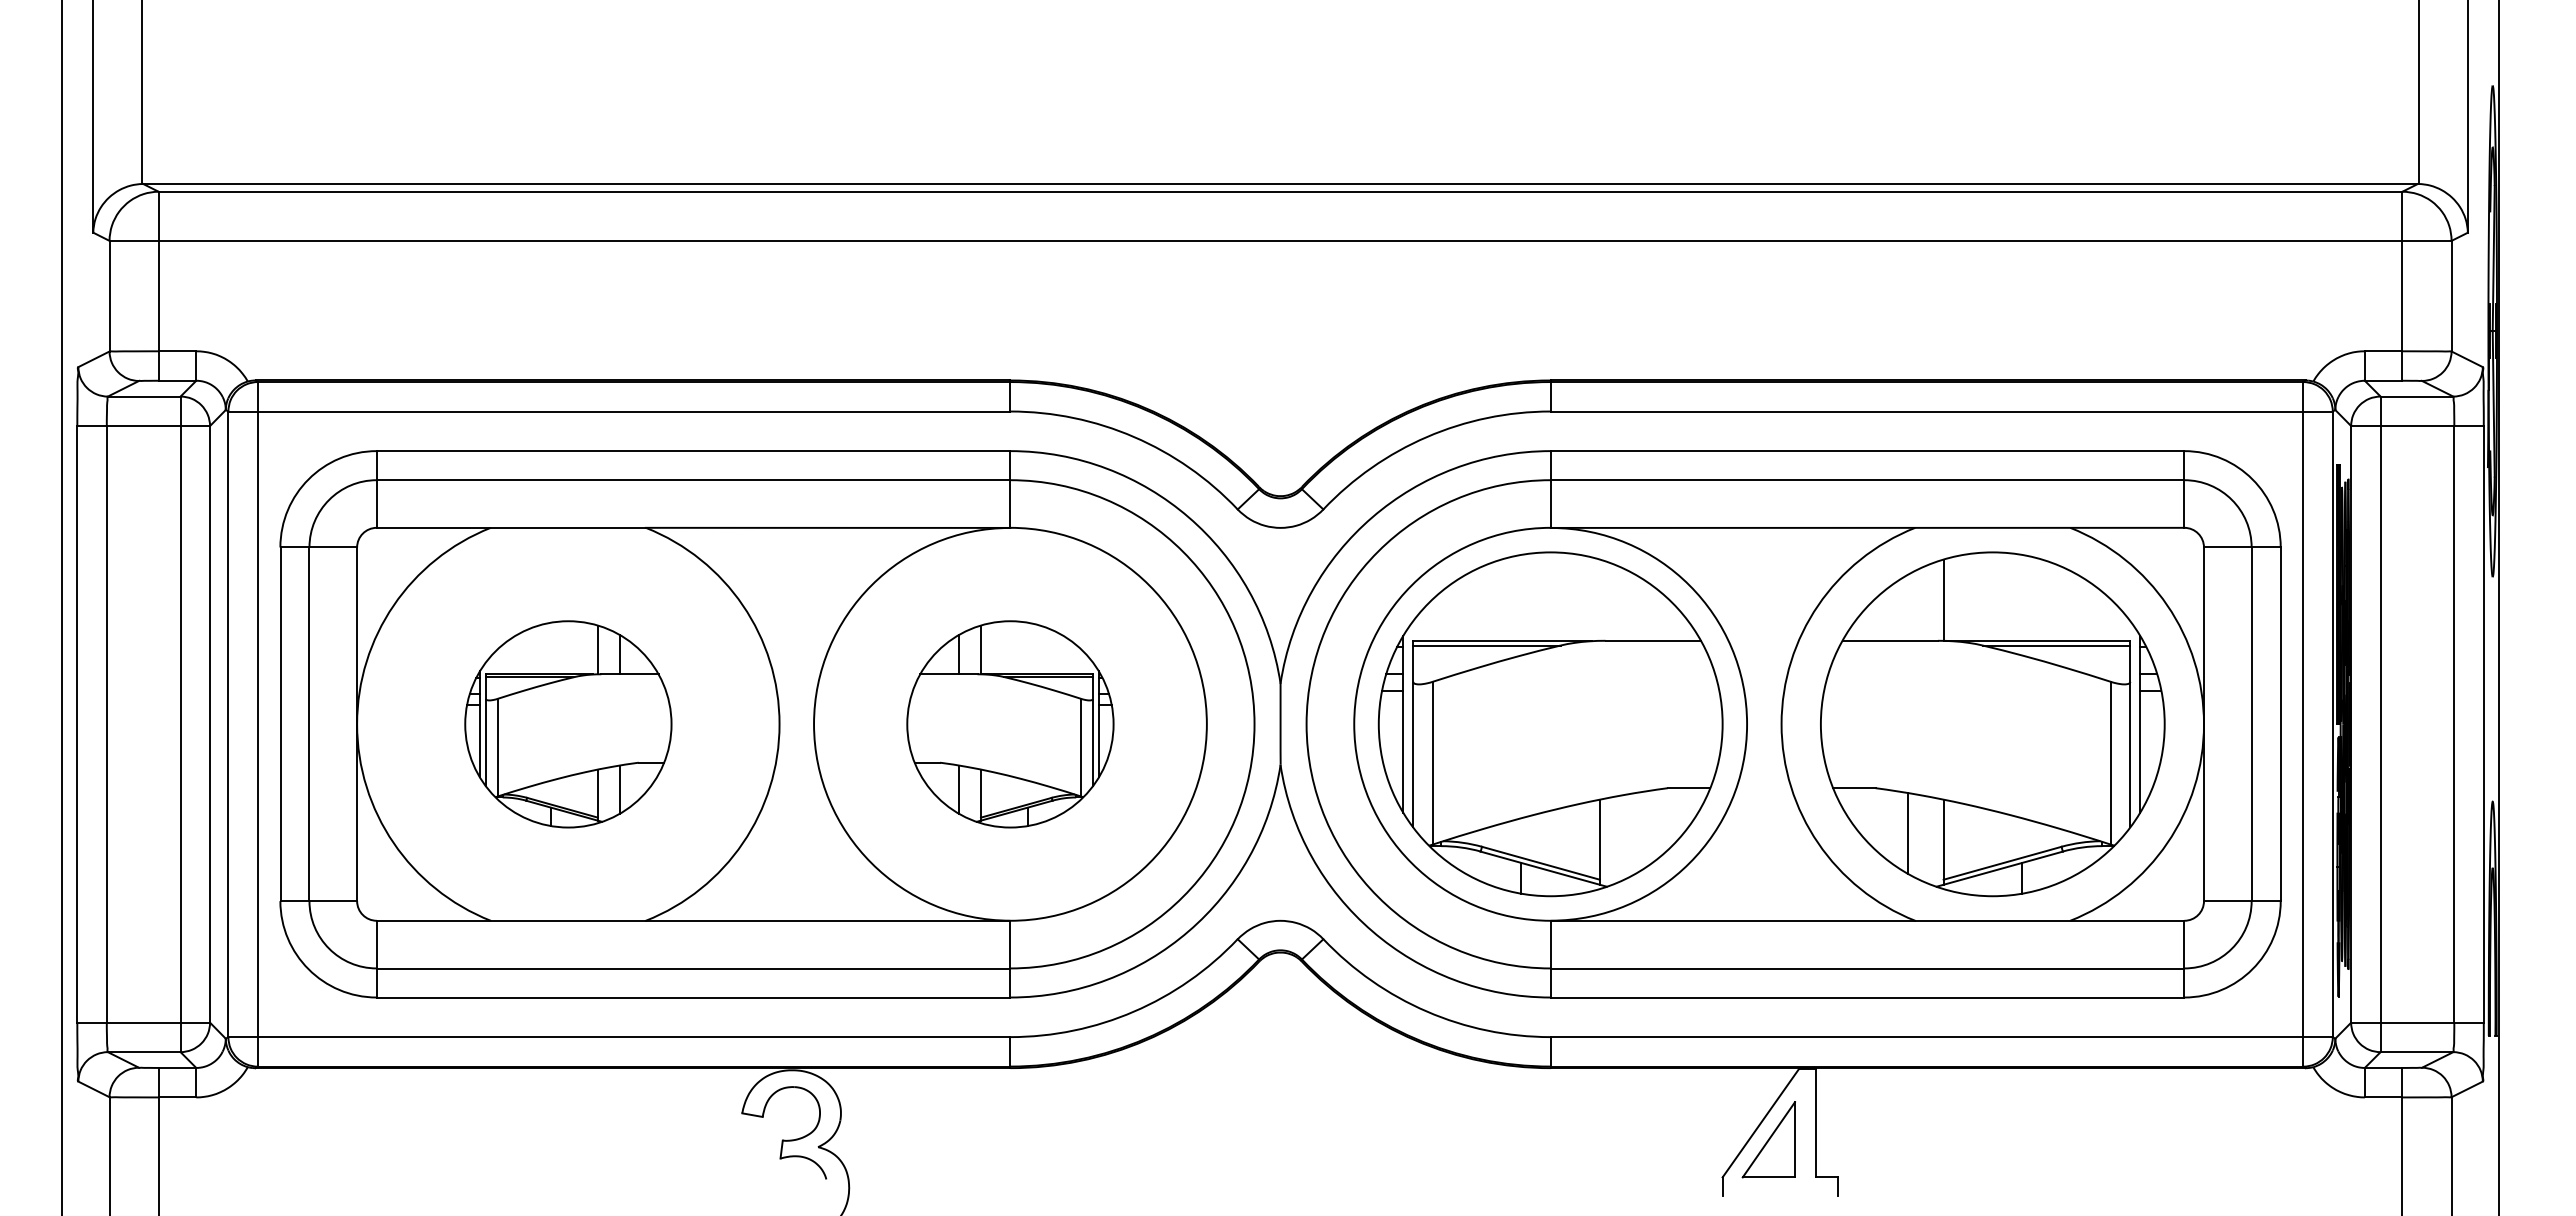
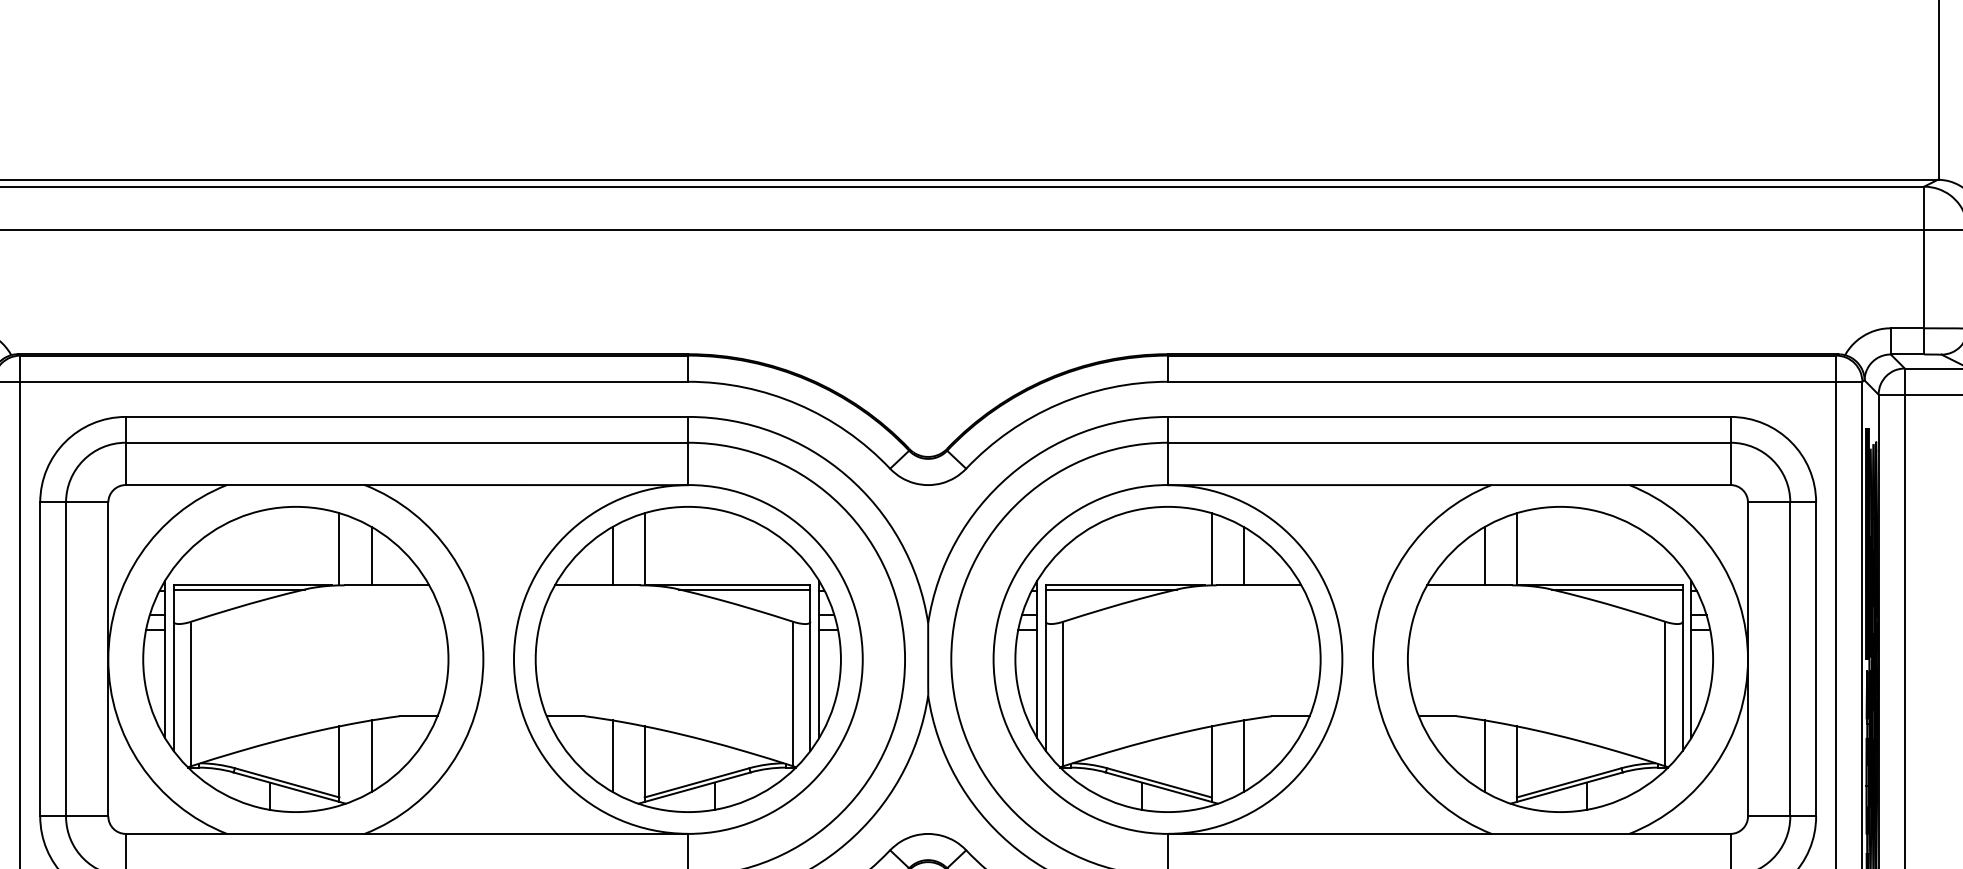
line: (1599, 599) -> (1211, 548), added
line: (1635, 607) -> (1243, 555), added
line: (1907, 607) -> (1484, 555), added
part: (568, 724) -> (296, 659), size x1.67
part: (1010, 724) -> (688, 659), size x1.67
line: (1635, 832) -> (1243, 755), added

